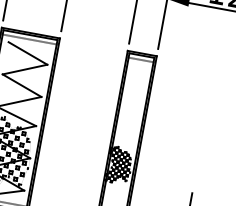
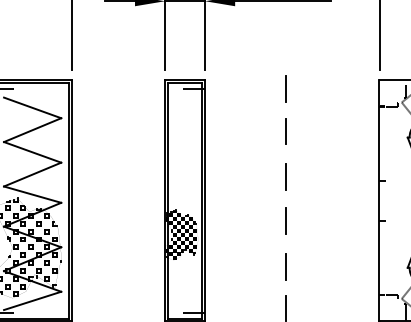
line: (214, 73) -> (285, 88), added
line: (208, 104) -> (285, 131), added
line: (202, 137) -> (285, 177), added
line: (196, 168) -> (285, 220), added

